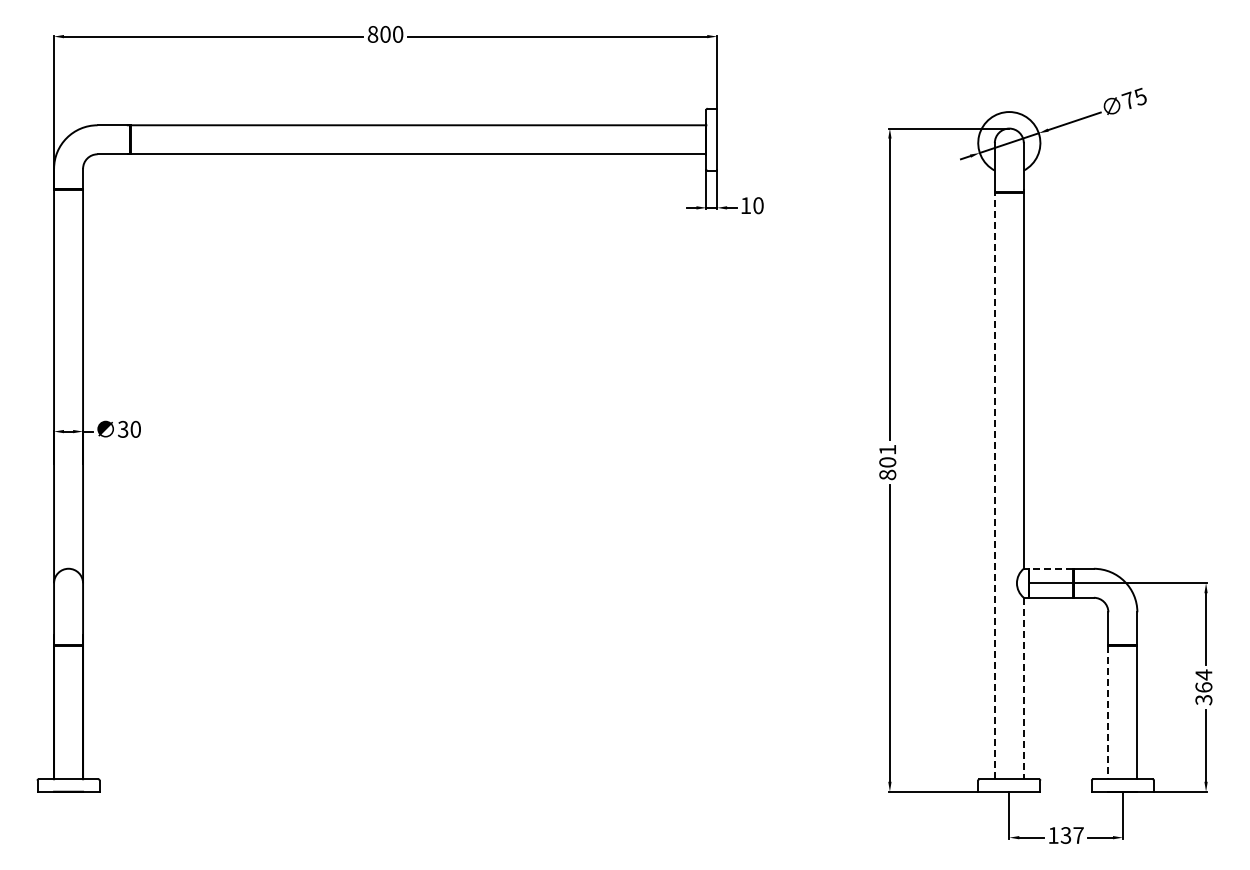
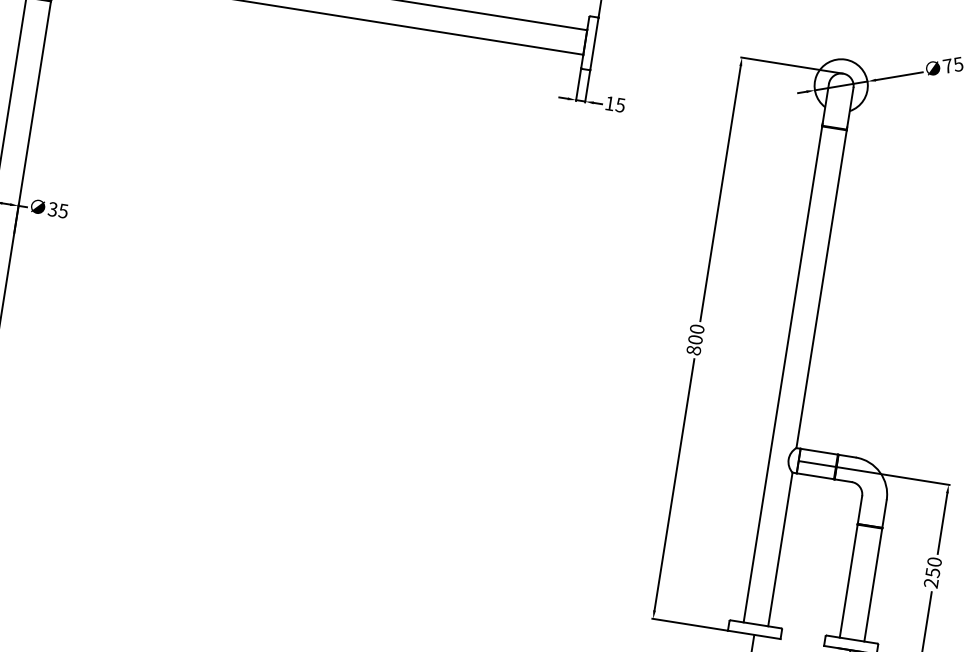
text: (758, 205) -> (620, 105), 10 -> 15
text: (135, 428) -> (63, 210), 30 -> 35
text: (887, 449) -> (697, 328), 801 -> 800
line: (994, 484) -> (782, 372), dashed -> solid
line: (1050, 568) -> (819, 451), dashed -> solid
text: (1203, 687) -> (932, 572), 364 -> 250
line: (1023, 688) -> (780, 549), dashed -> solid
line: (1108, 712) -> (848, 581), dashed -> solid

